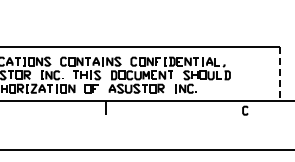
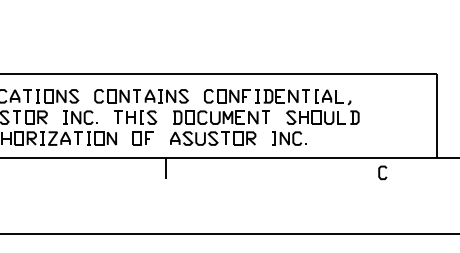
line: (280, 74) -> (437, 116), dashed -> solid

